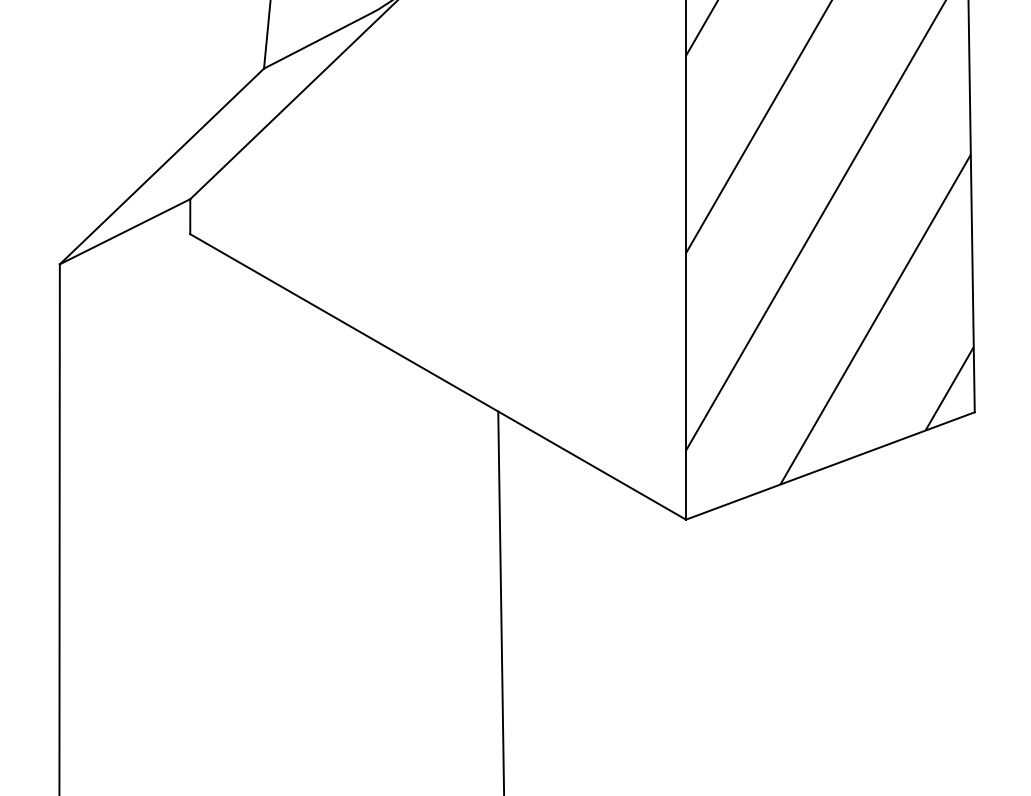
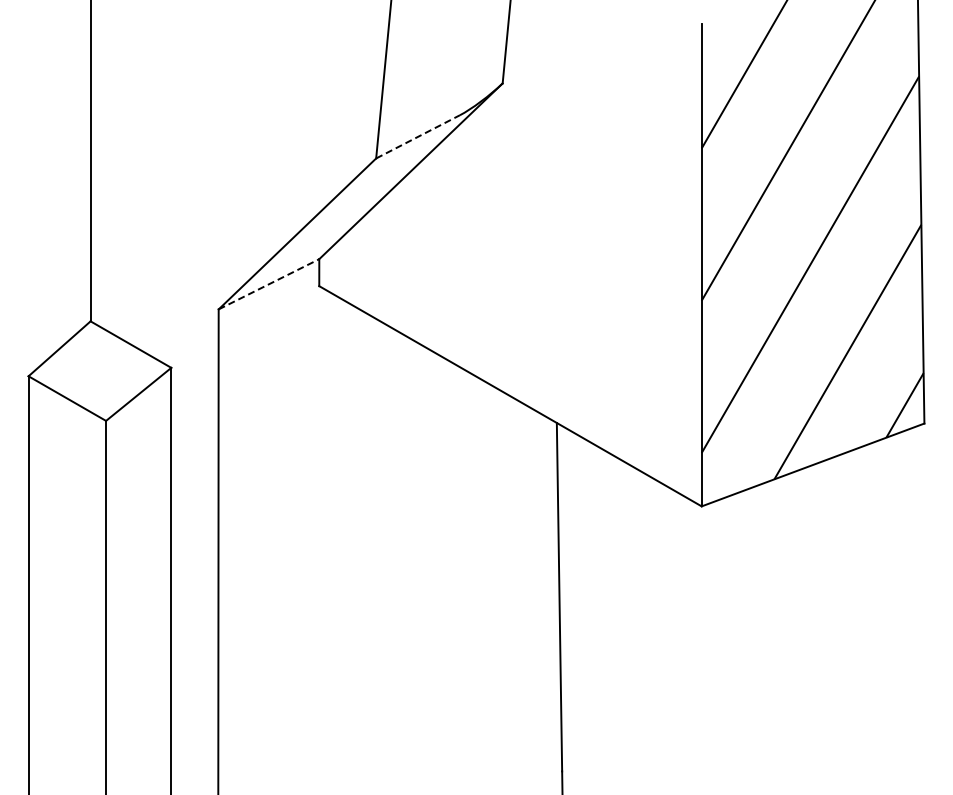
line: (318, 40) -> (418, 136), solid -> dashed
line: (125, 232) -> (269, 284), solid -> dashed

